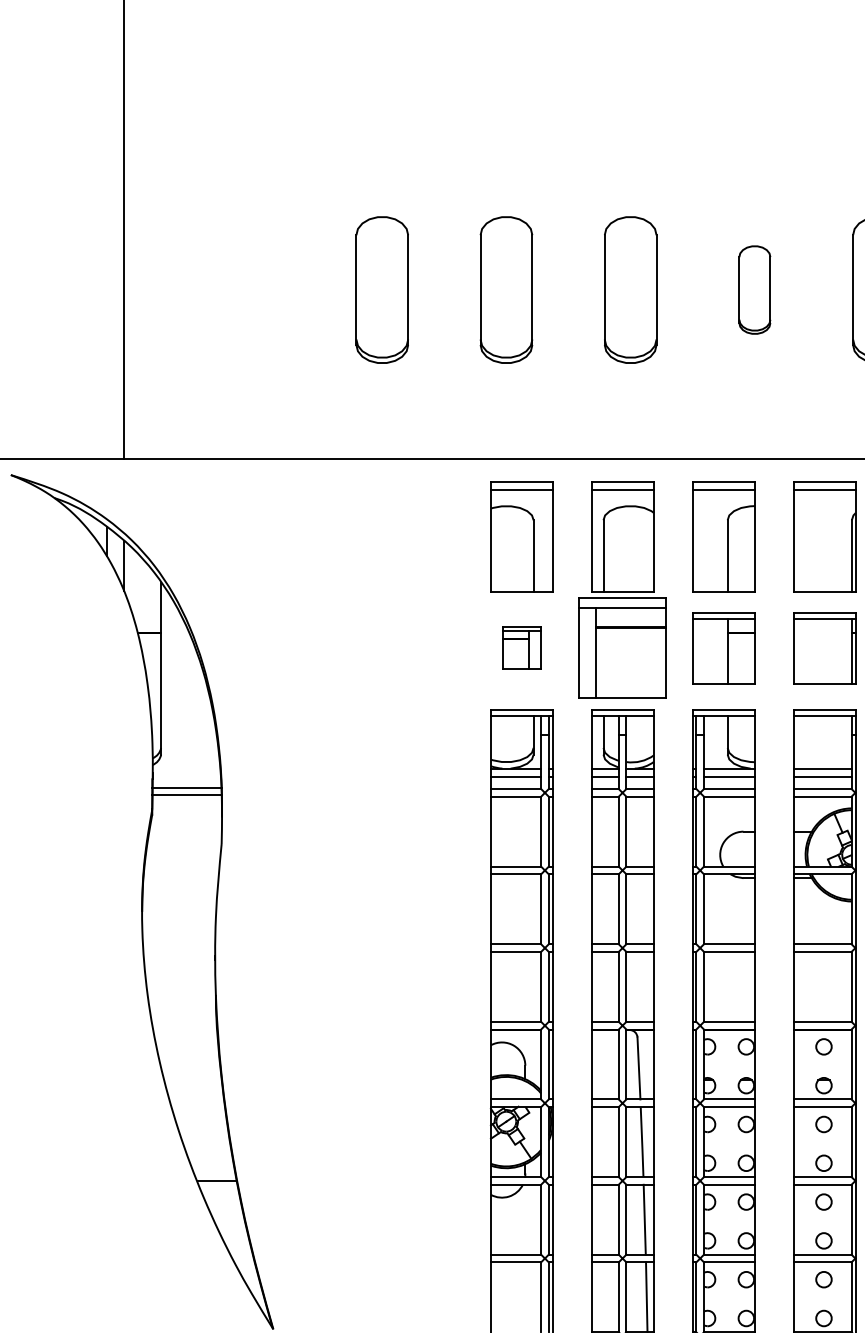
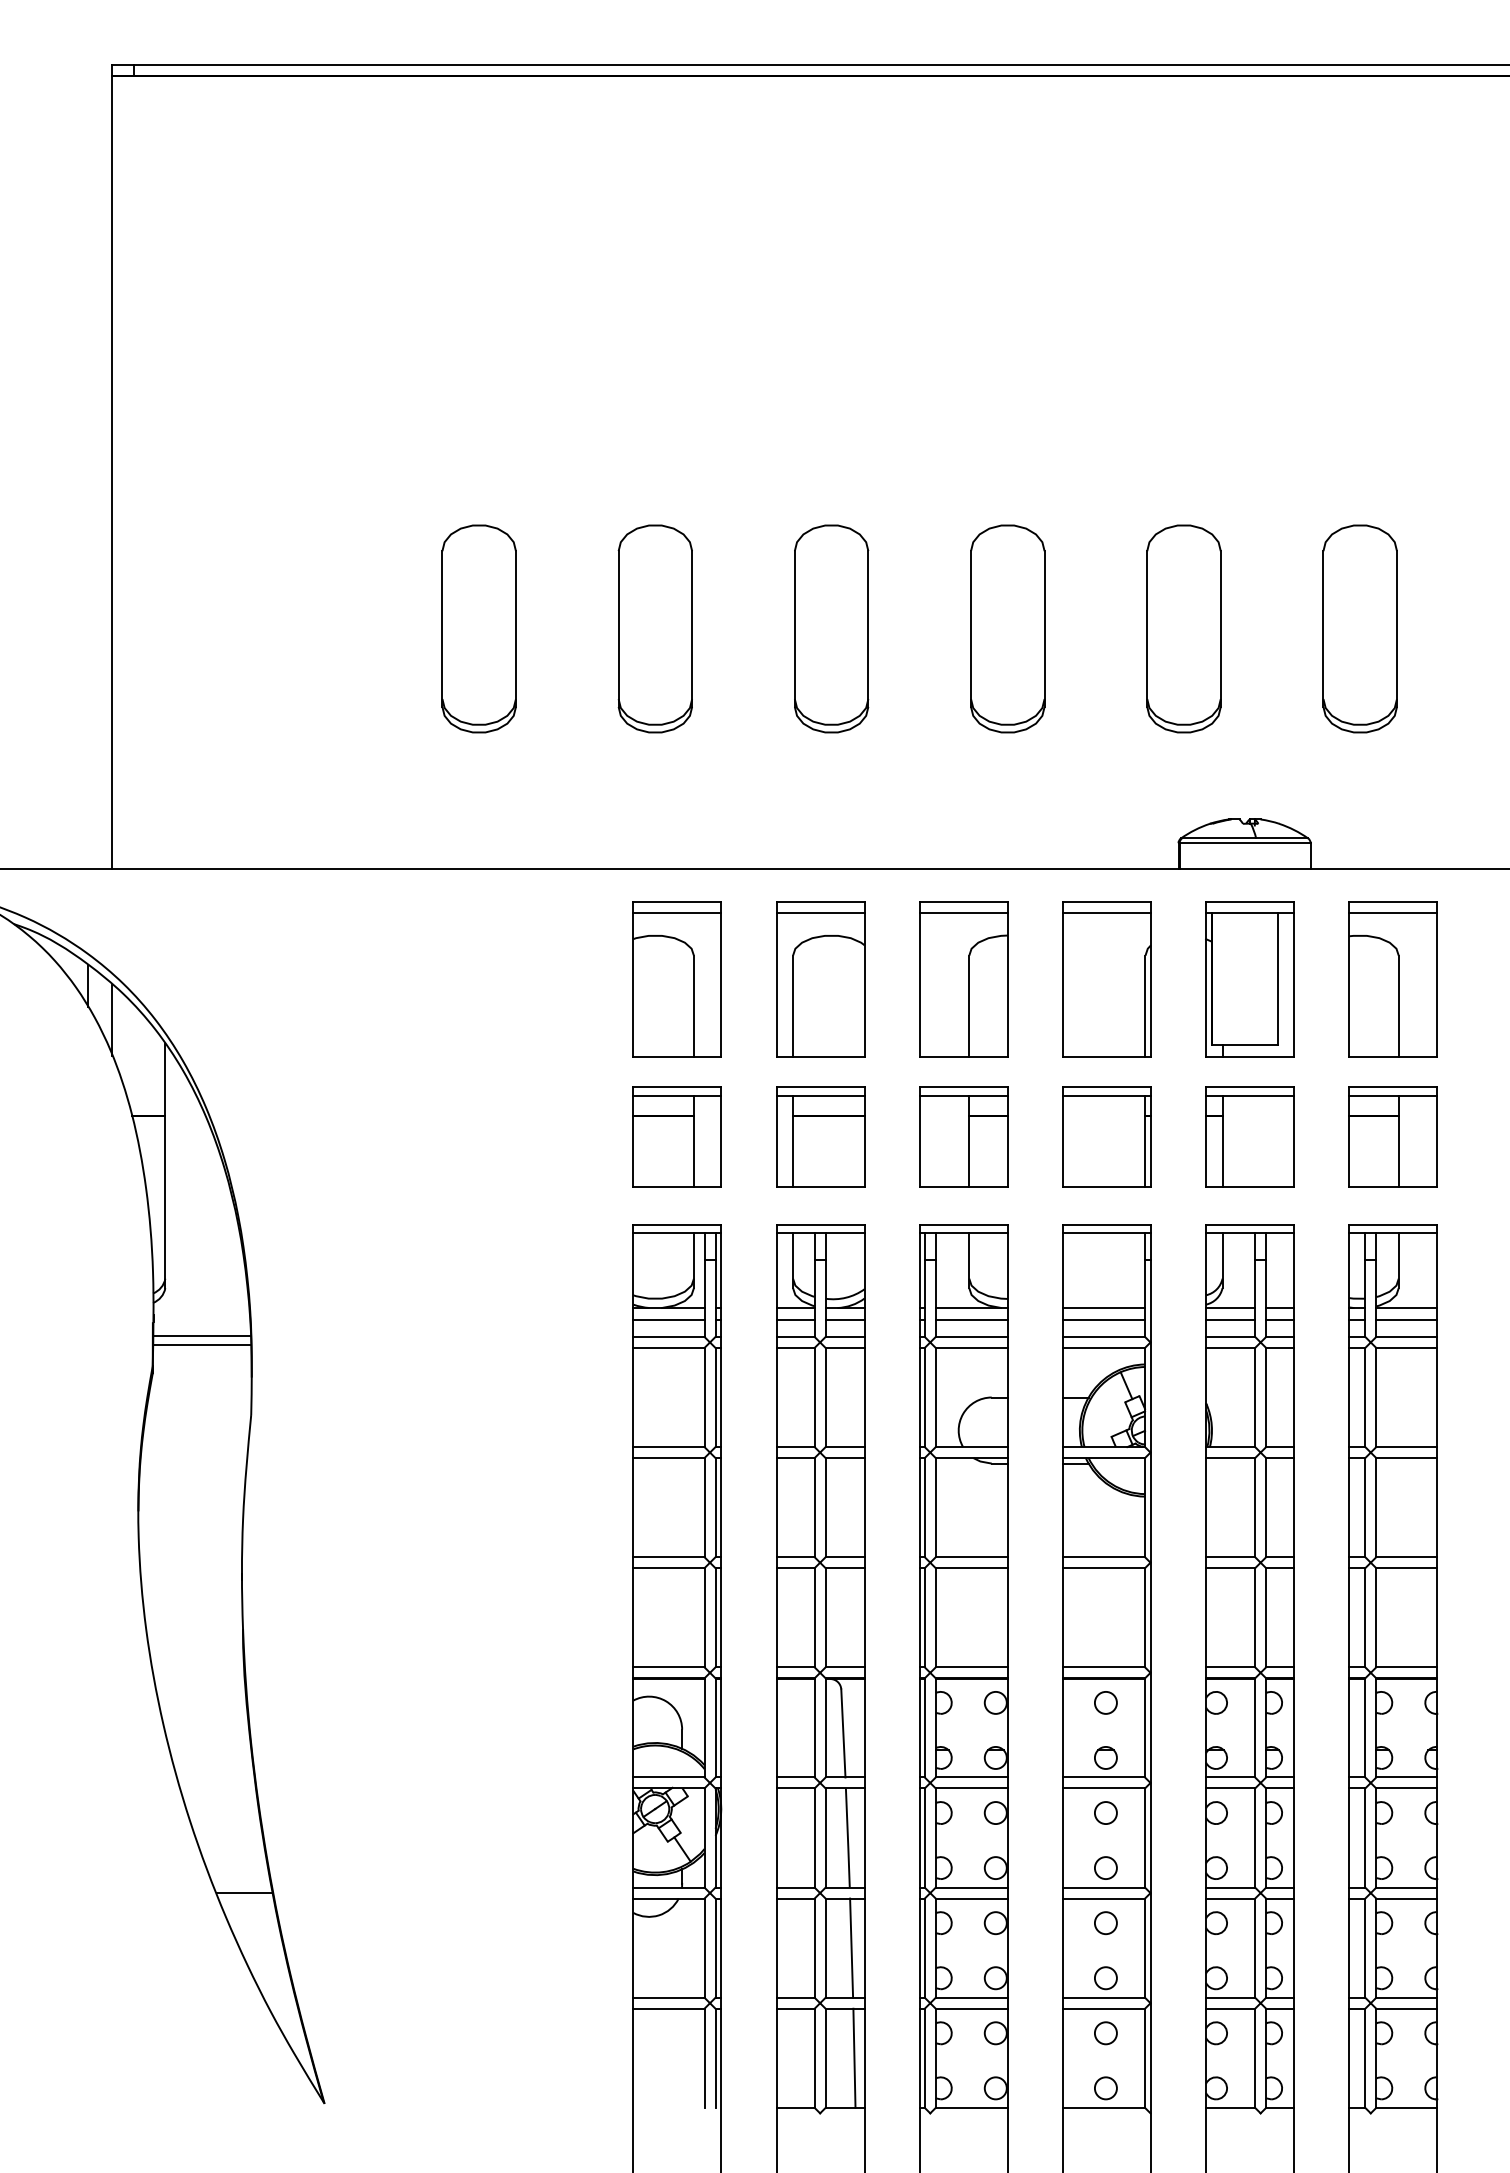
part: (754, 289) -> (1007, 628), size x1.67
part: (521, 647) -> (676, 1136), size x1.67
part: (622, 647) -> (820, 1136), size x0.71

